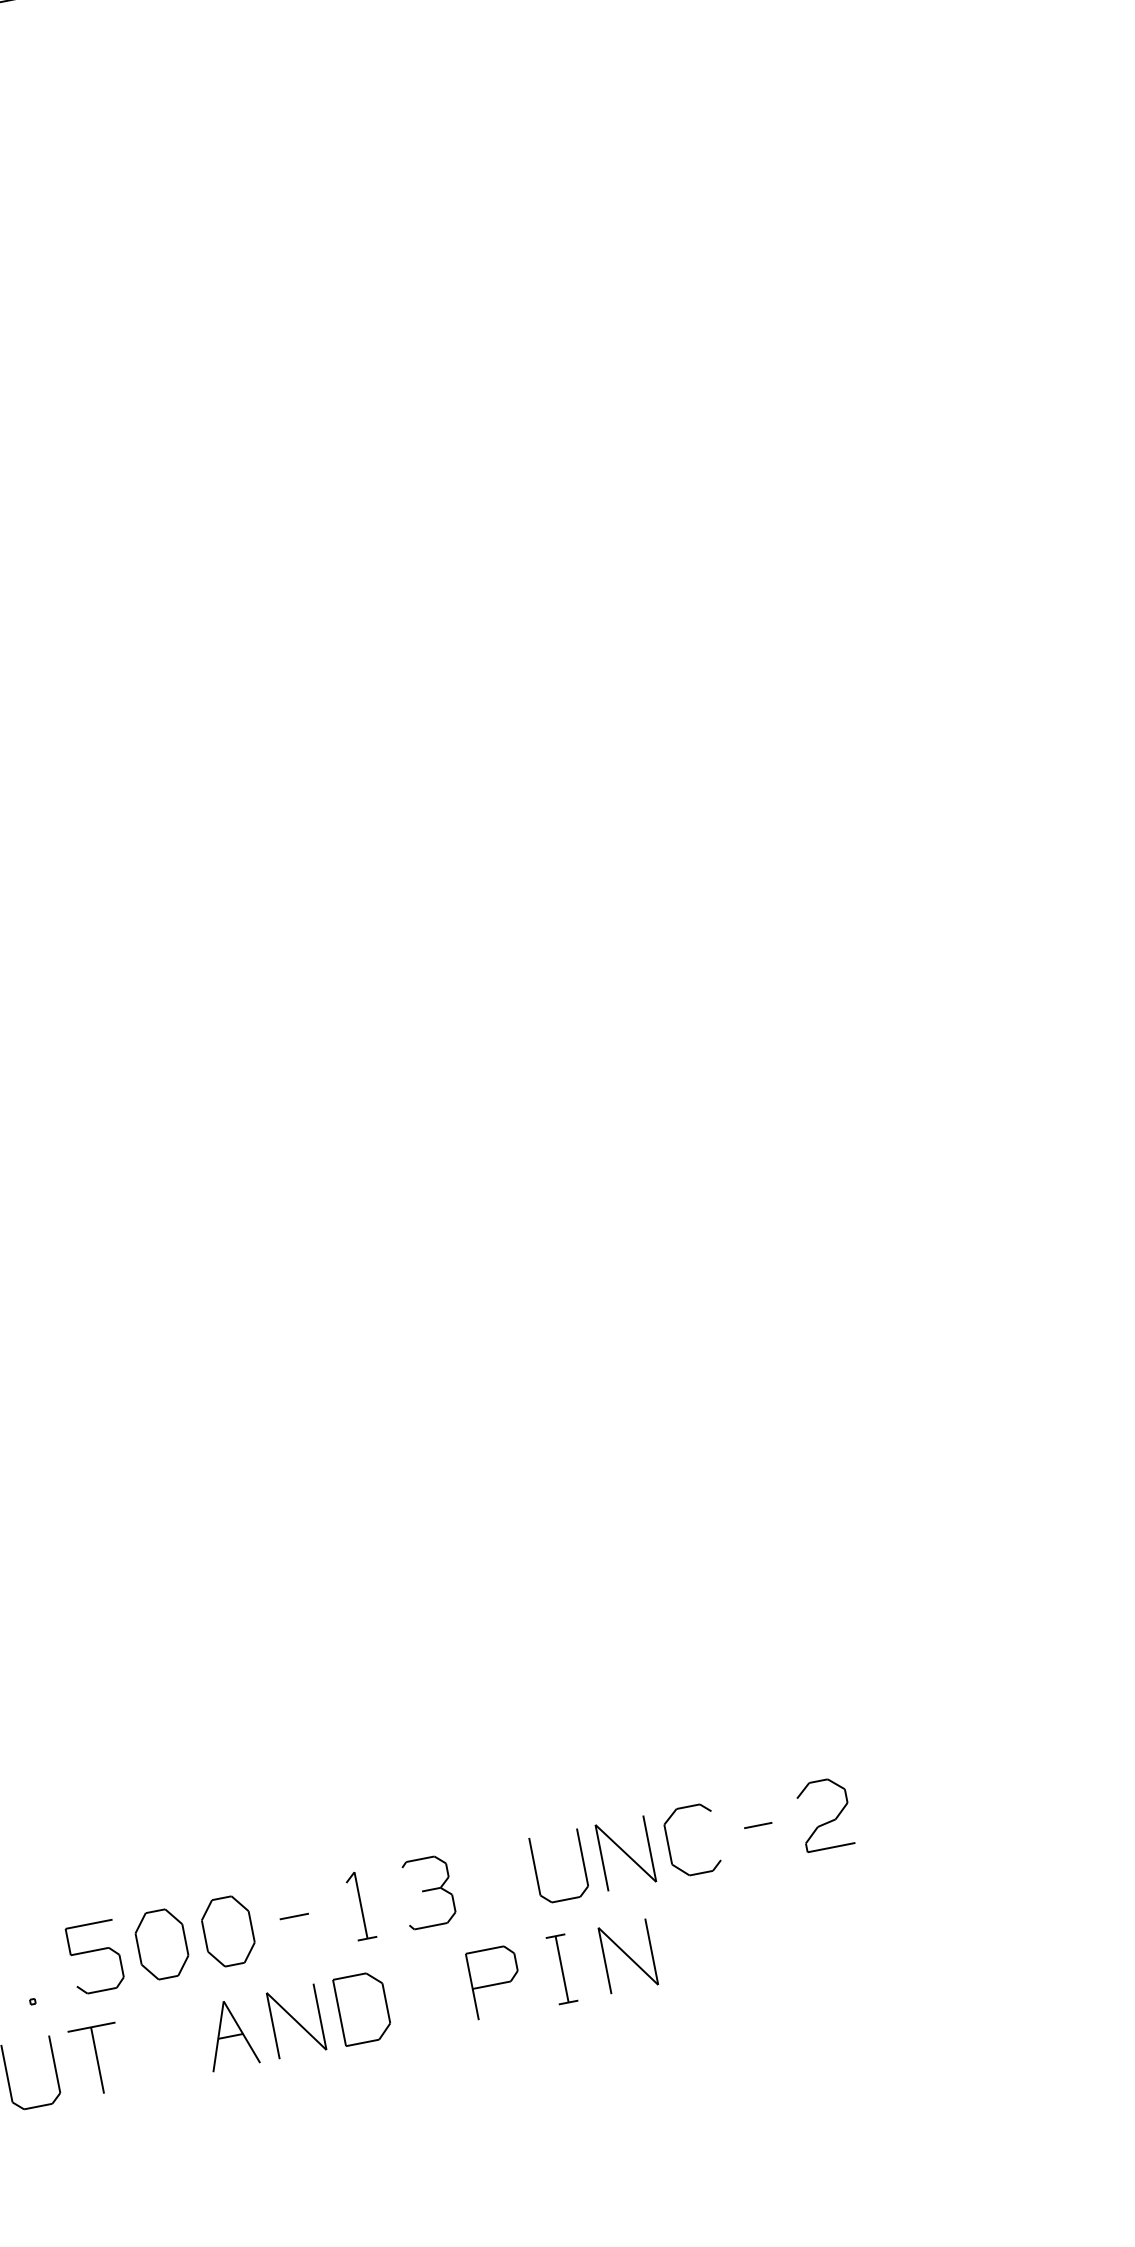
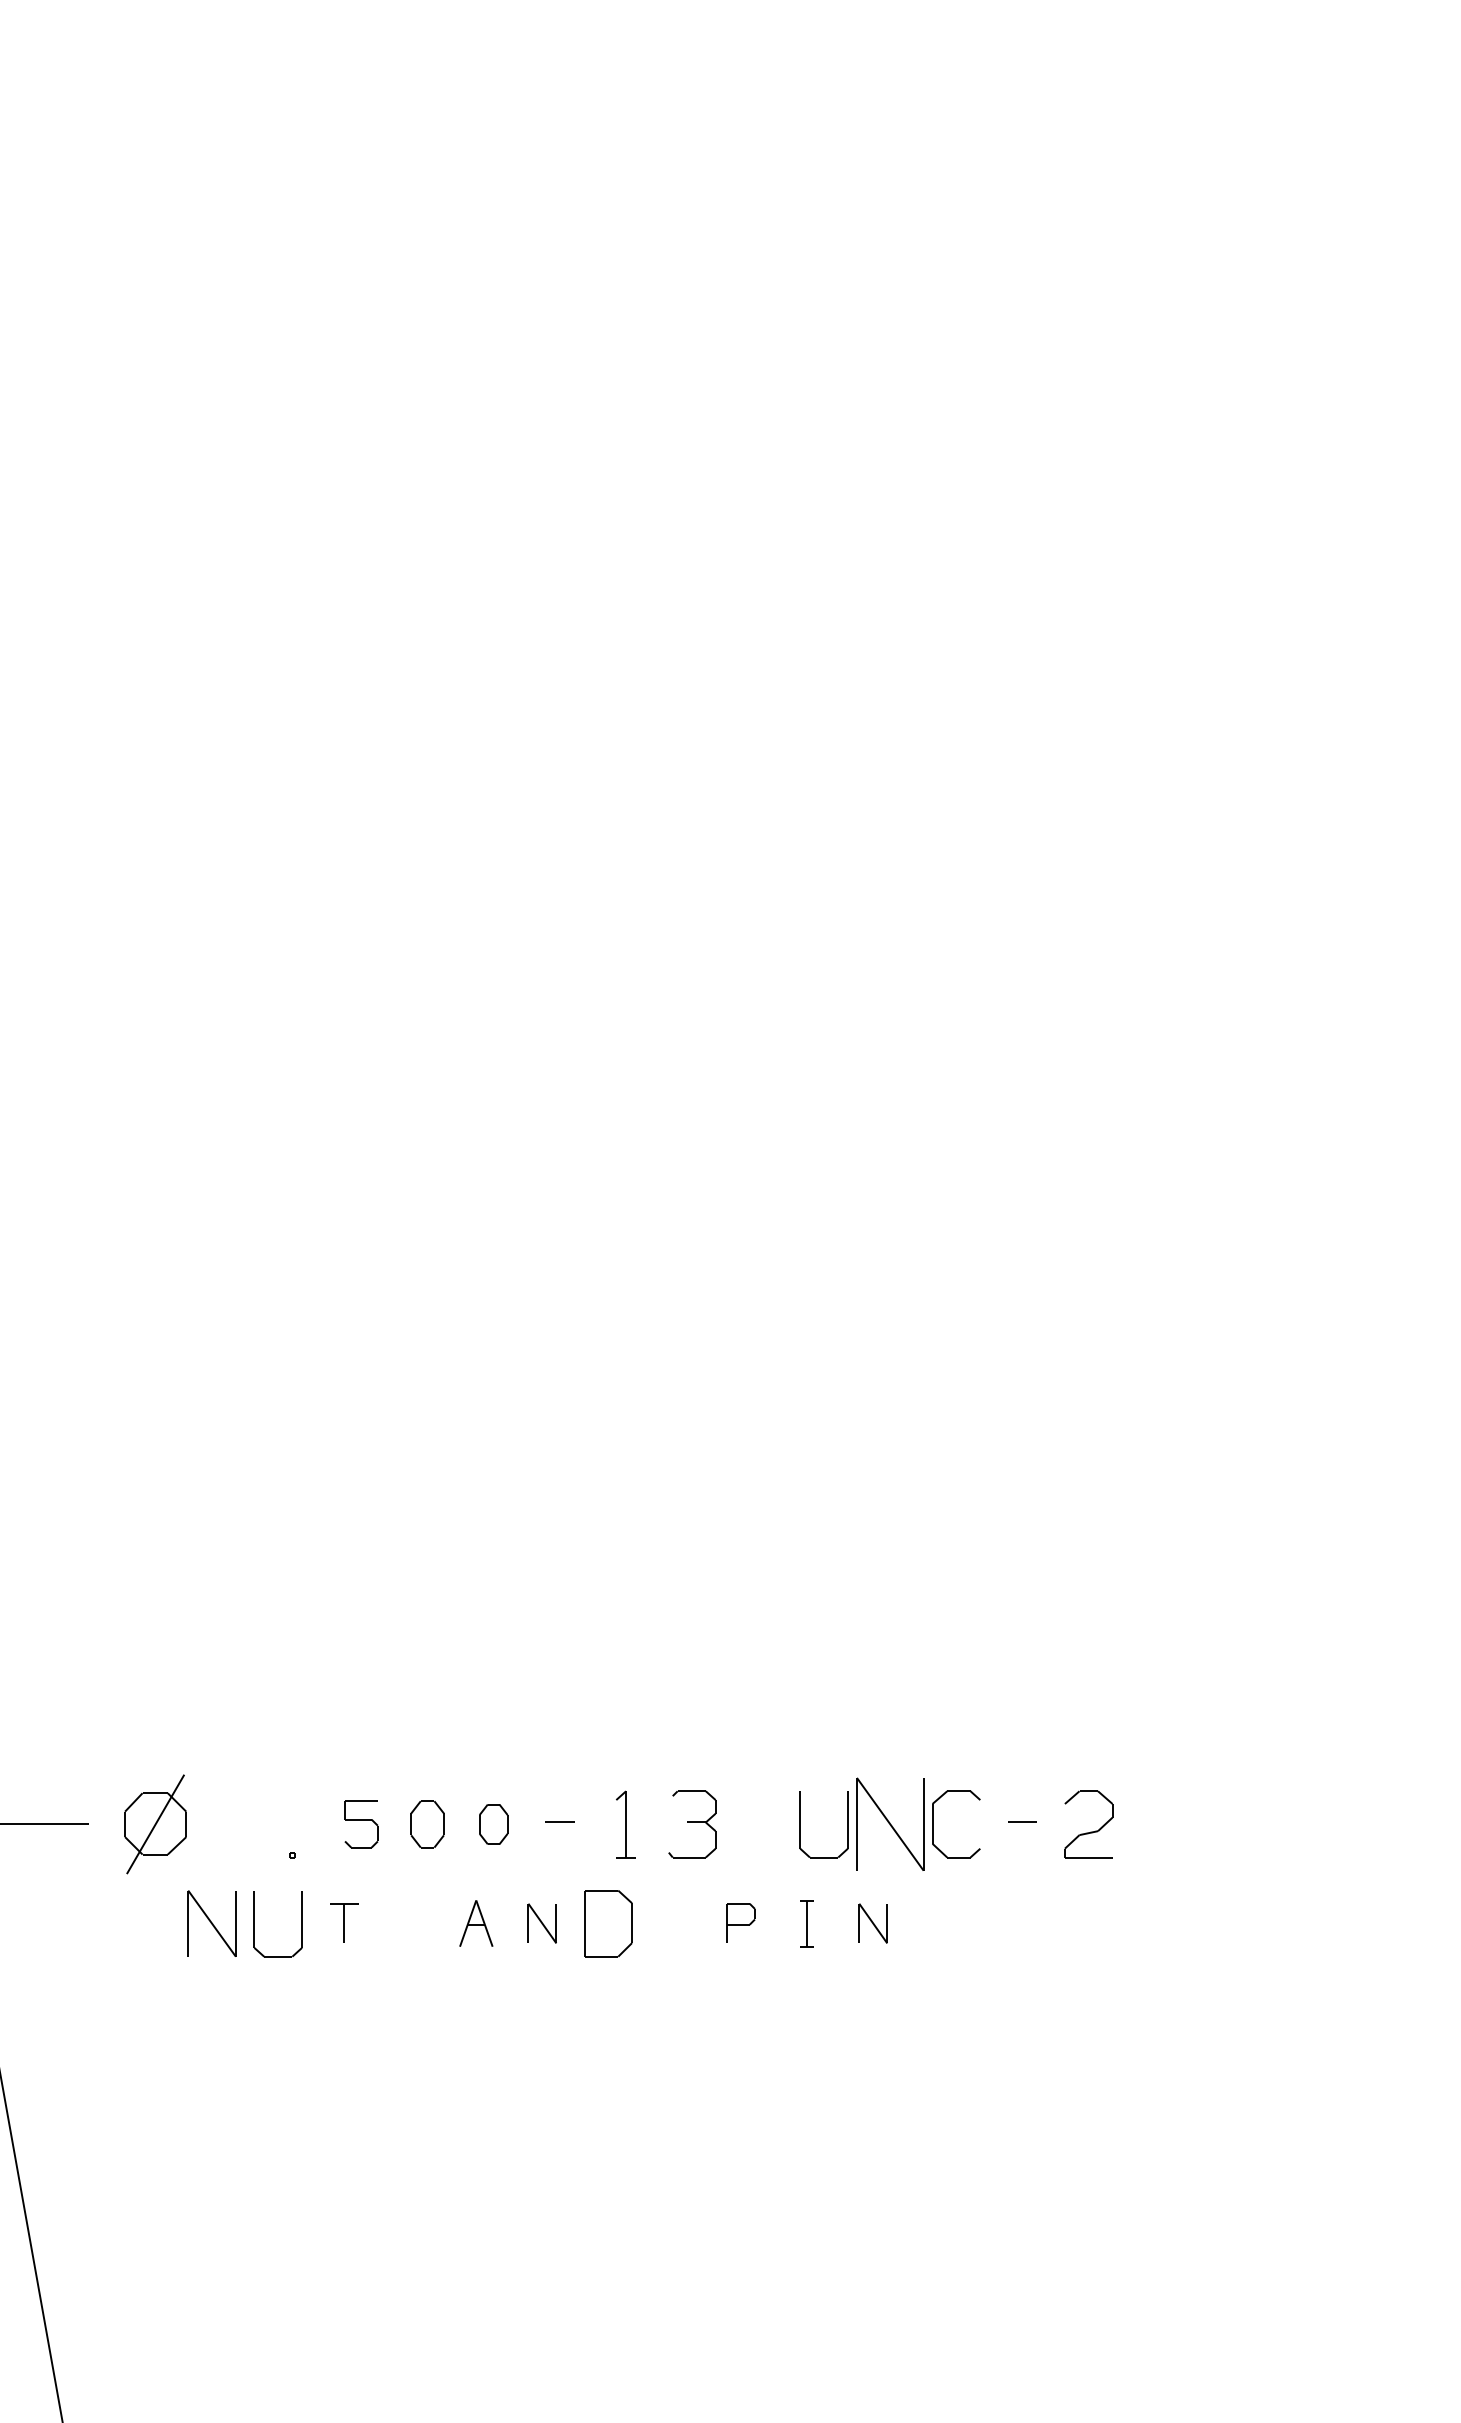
part: (625, 1853) -> (889, 1824), size x1.4
part: (228, 1931) -> (493, 1824), size x0.6
part: (161, 1944) -> (427, 1824), size x0.7
part: (628, 1956) -> (873, 1923), size x0.6
part: (95, 1957) -> (361, 1824), size x0.7
part: (561, 1969) -> (806, 1923), size x0.7
part: (495, 1982) -> (740, 1923), size x0.6
part: (296, 2021) -> (542, 1923), size x0.6
part: (230, 2034) -> (476, 1923), size x0.7
part: (98, 2060) -> (344, 1923), size x0.6

